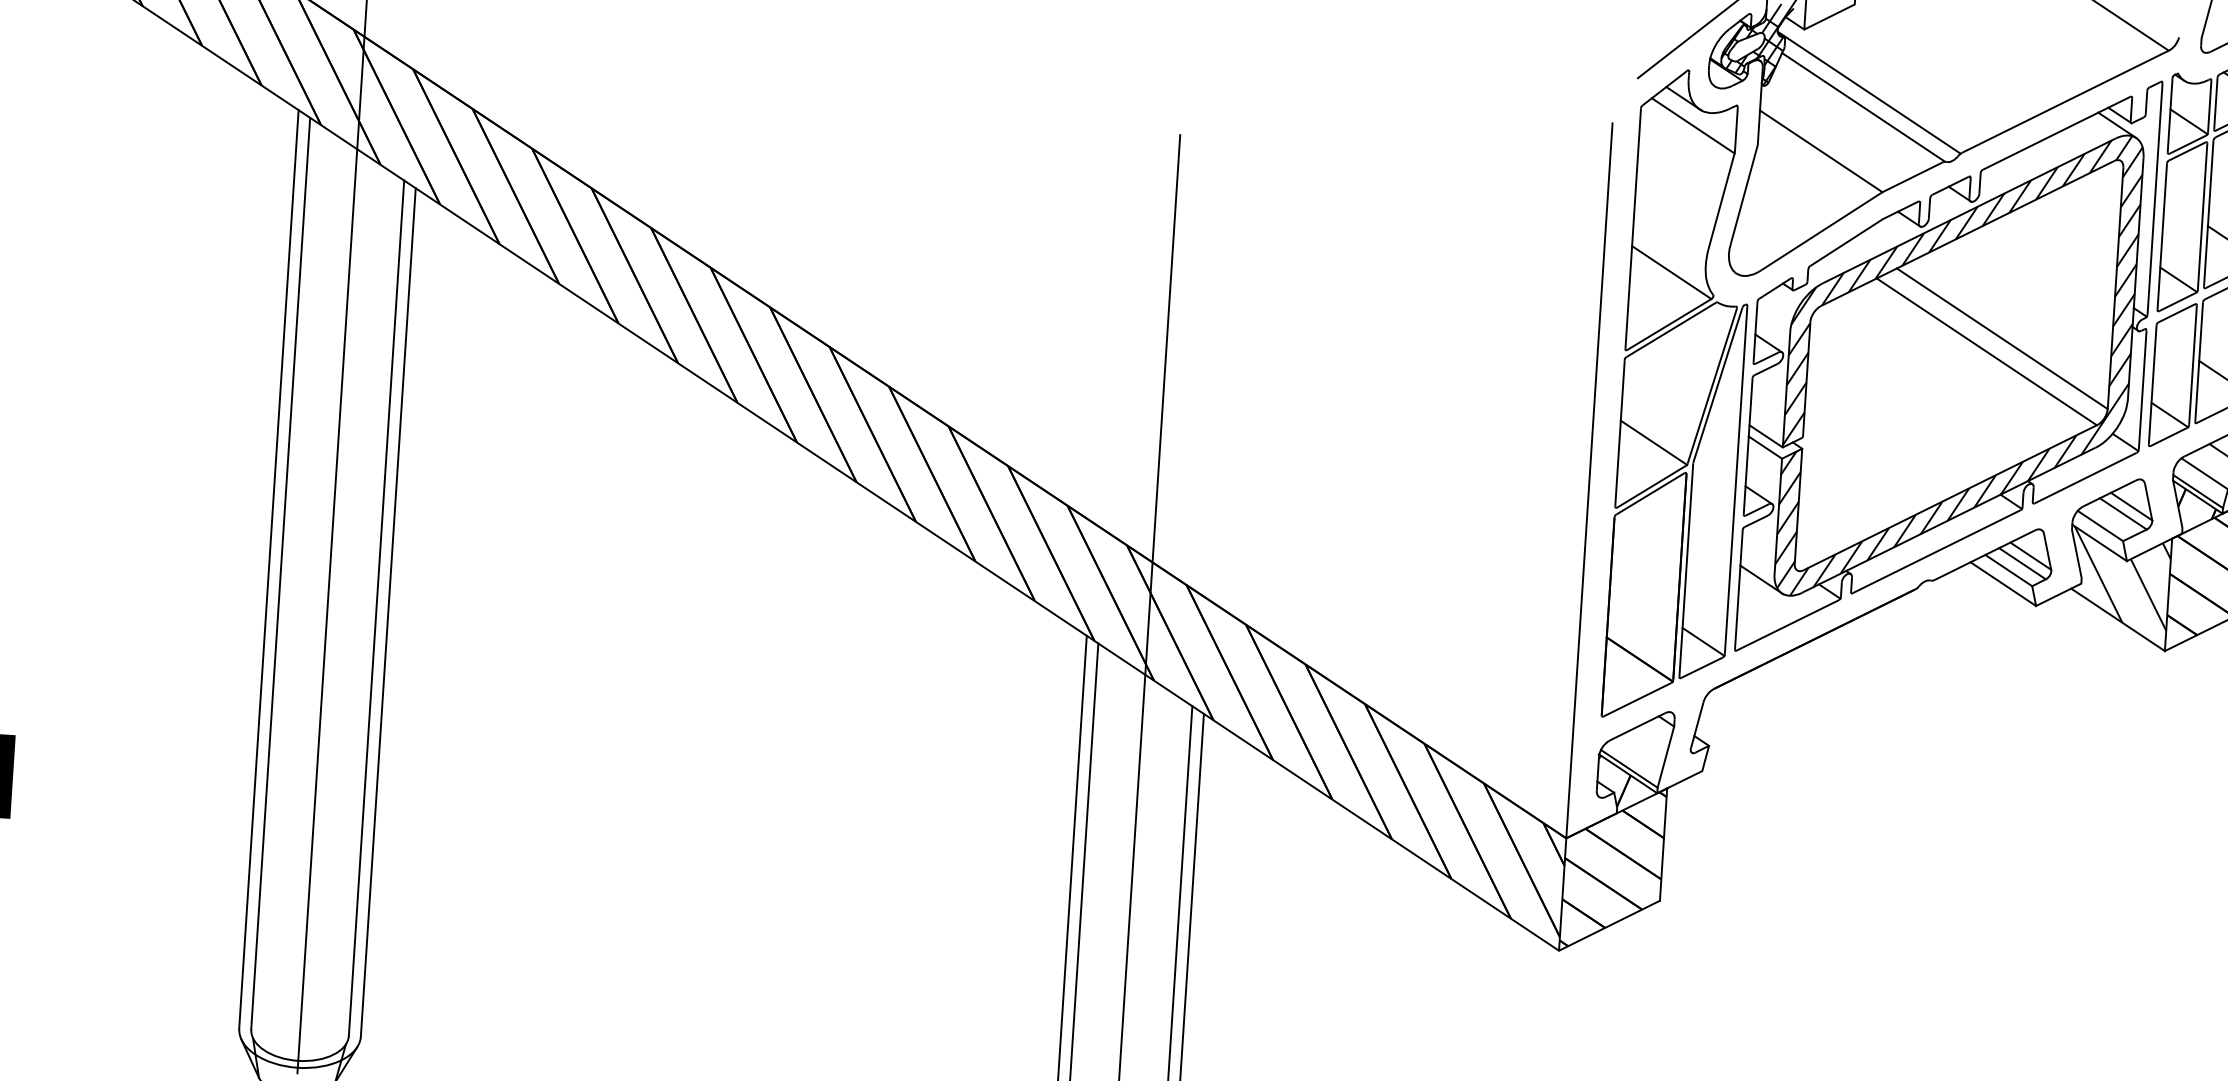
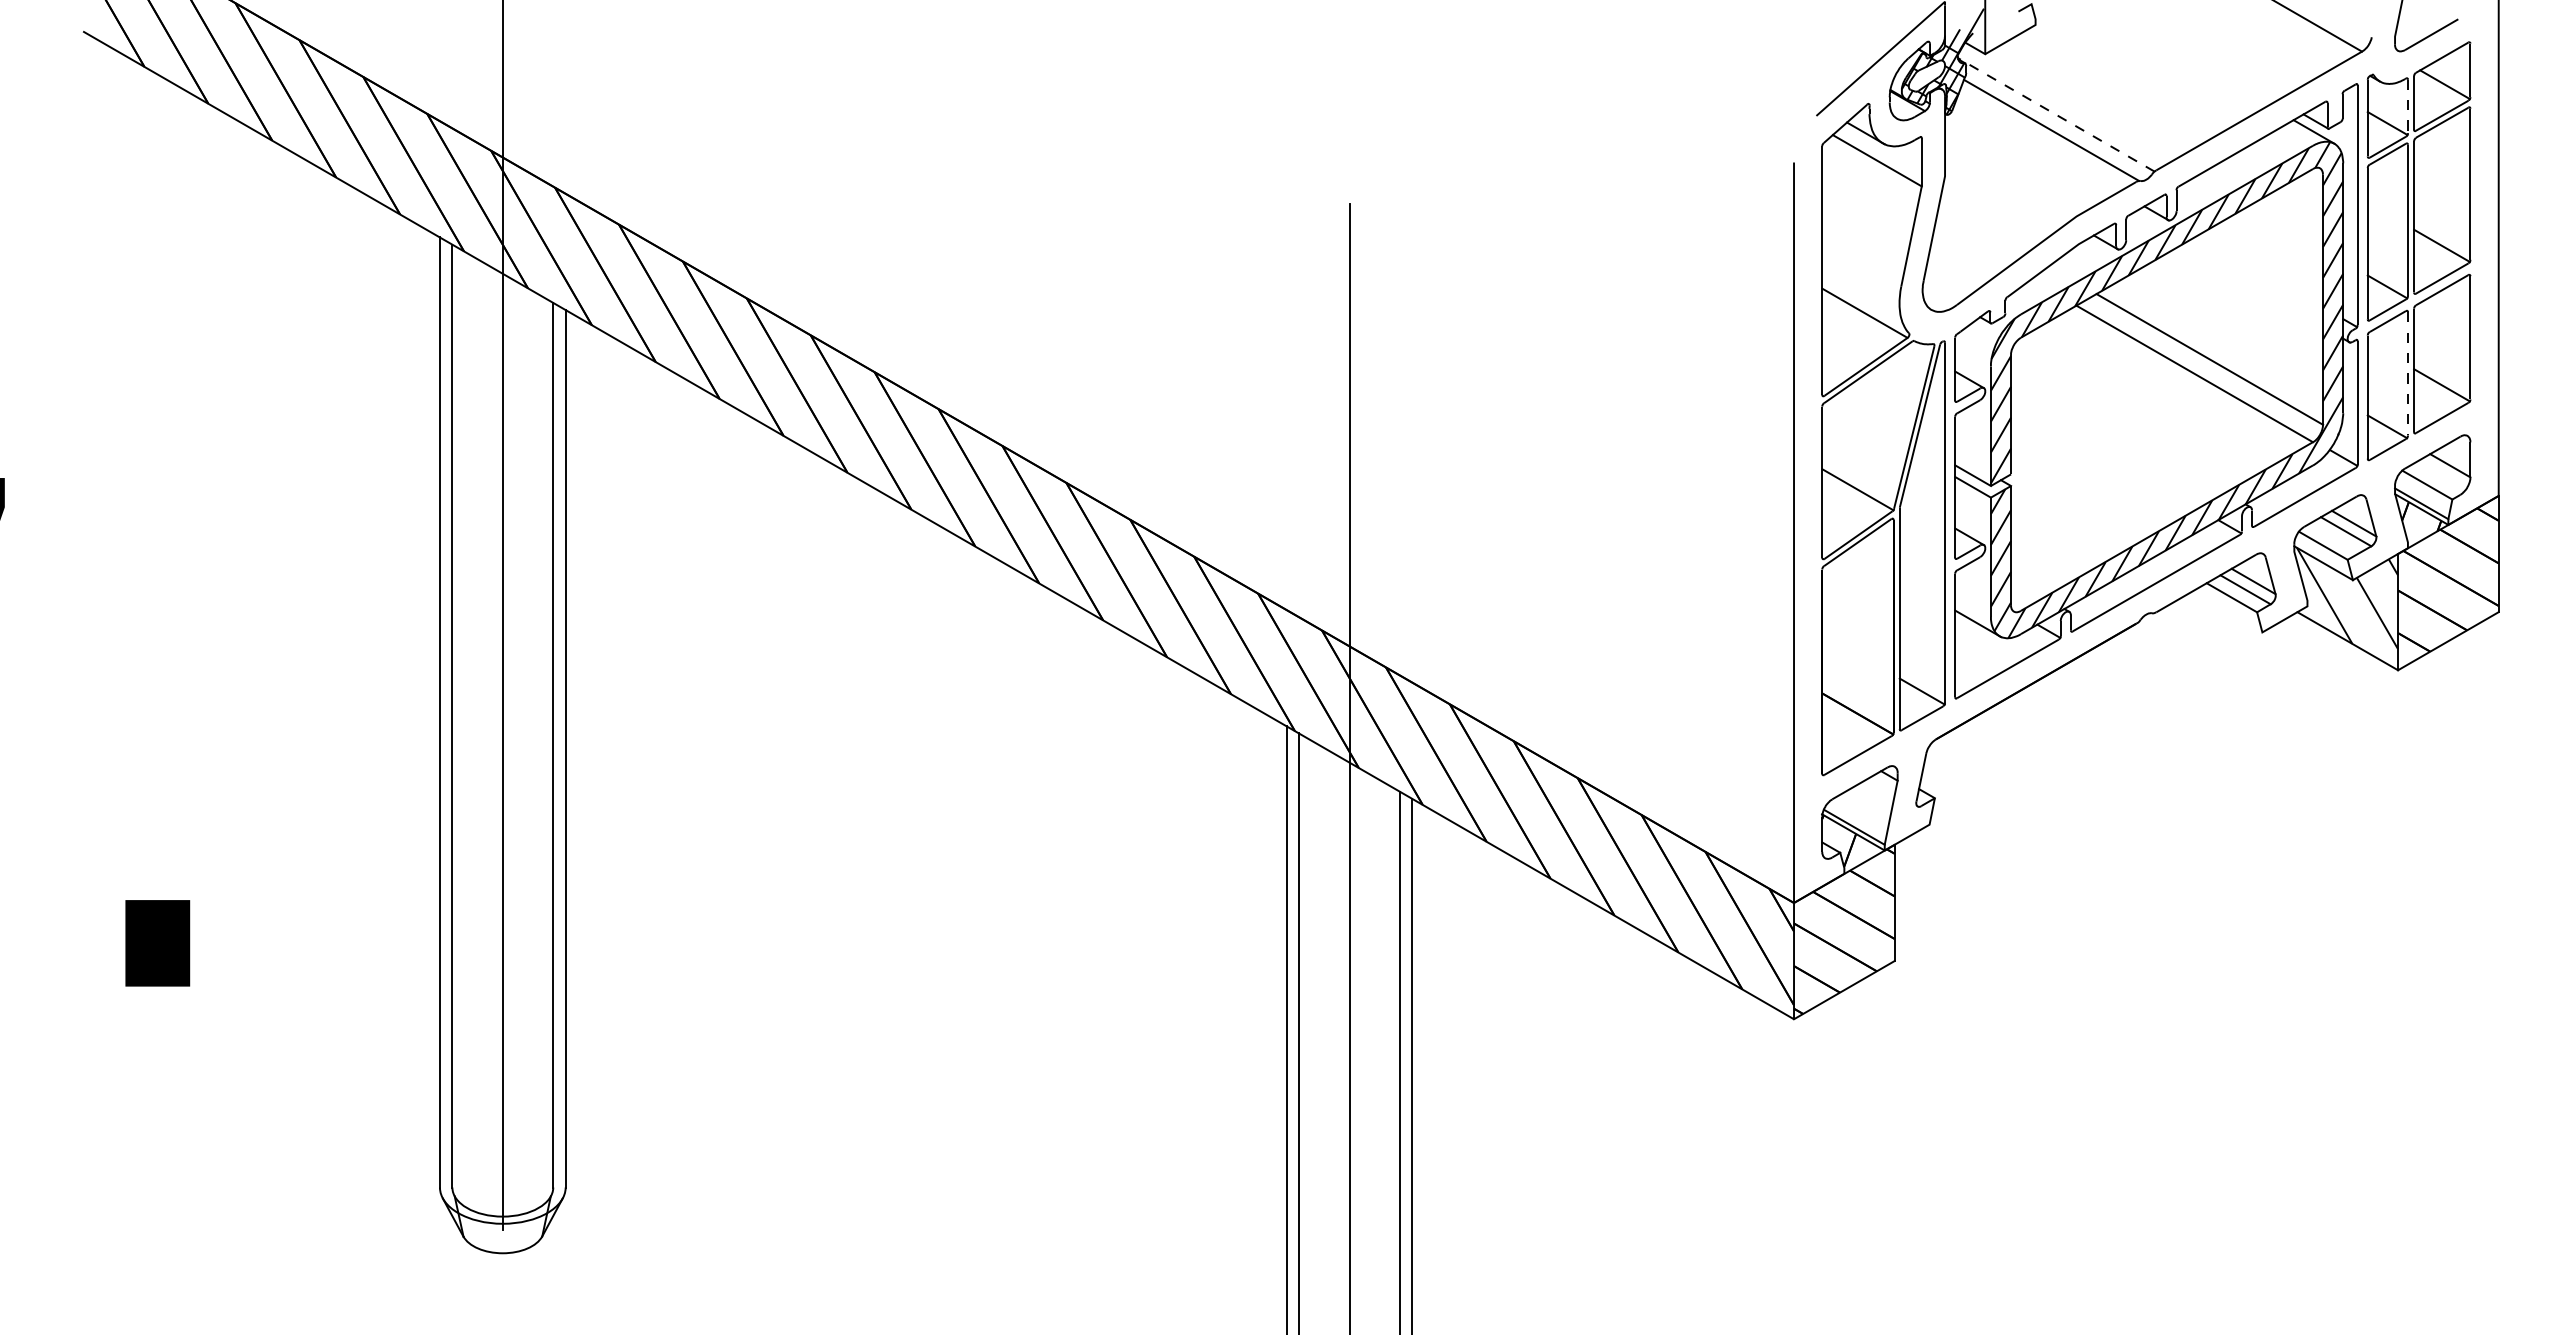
line: (1869, 92) -> (2056, 114), solid -> dashed
line: (2209, 106) -> (2407, 106), solid -> dashed
line: (1820, 151) -> (2010, 178), removed
line: (2192, 364) -> (2407, 373), solid -> dashed
line: (2002, 583) -> (2226, 611), removed

